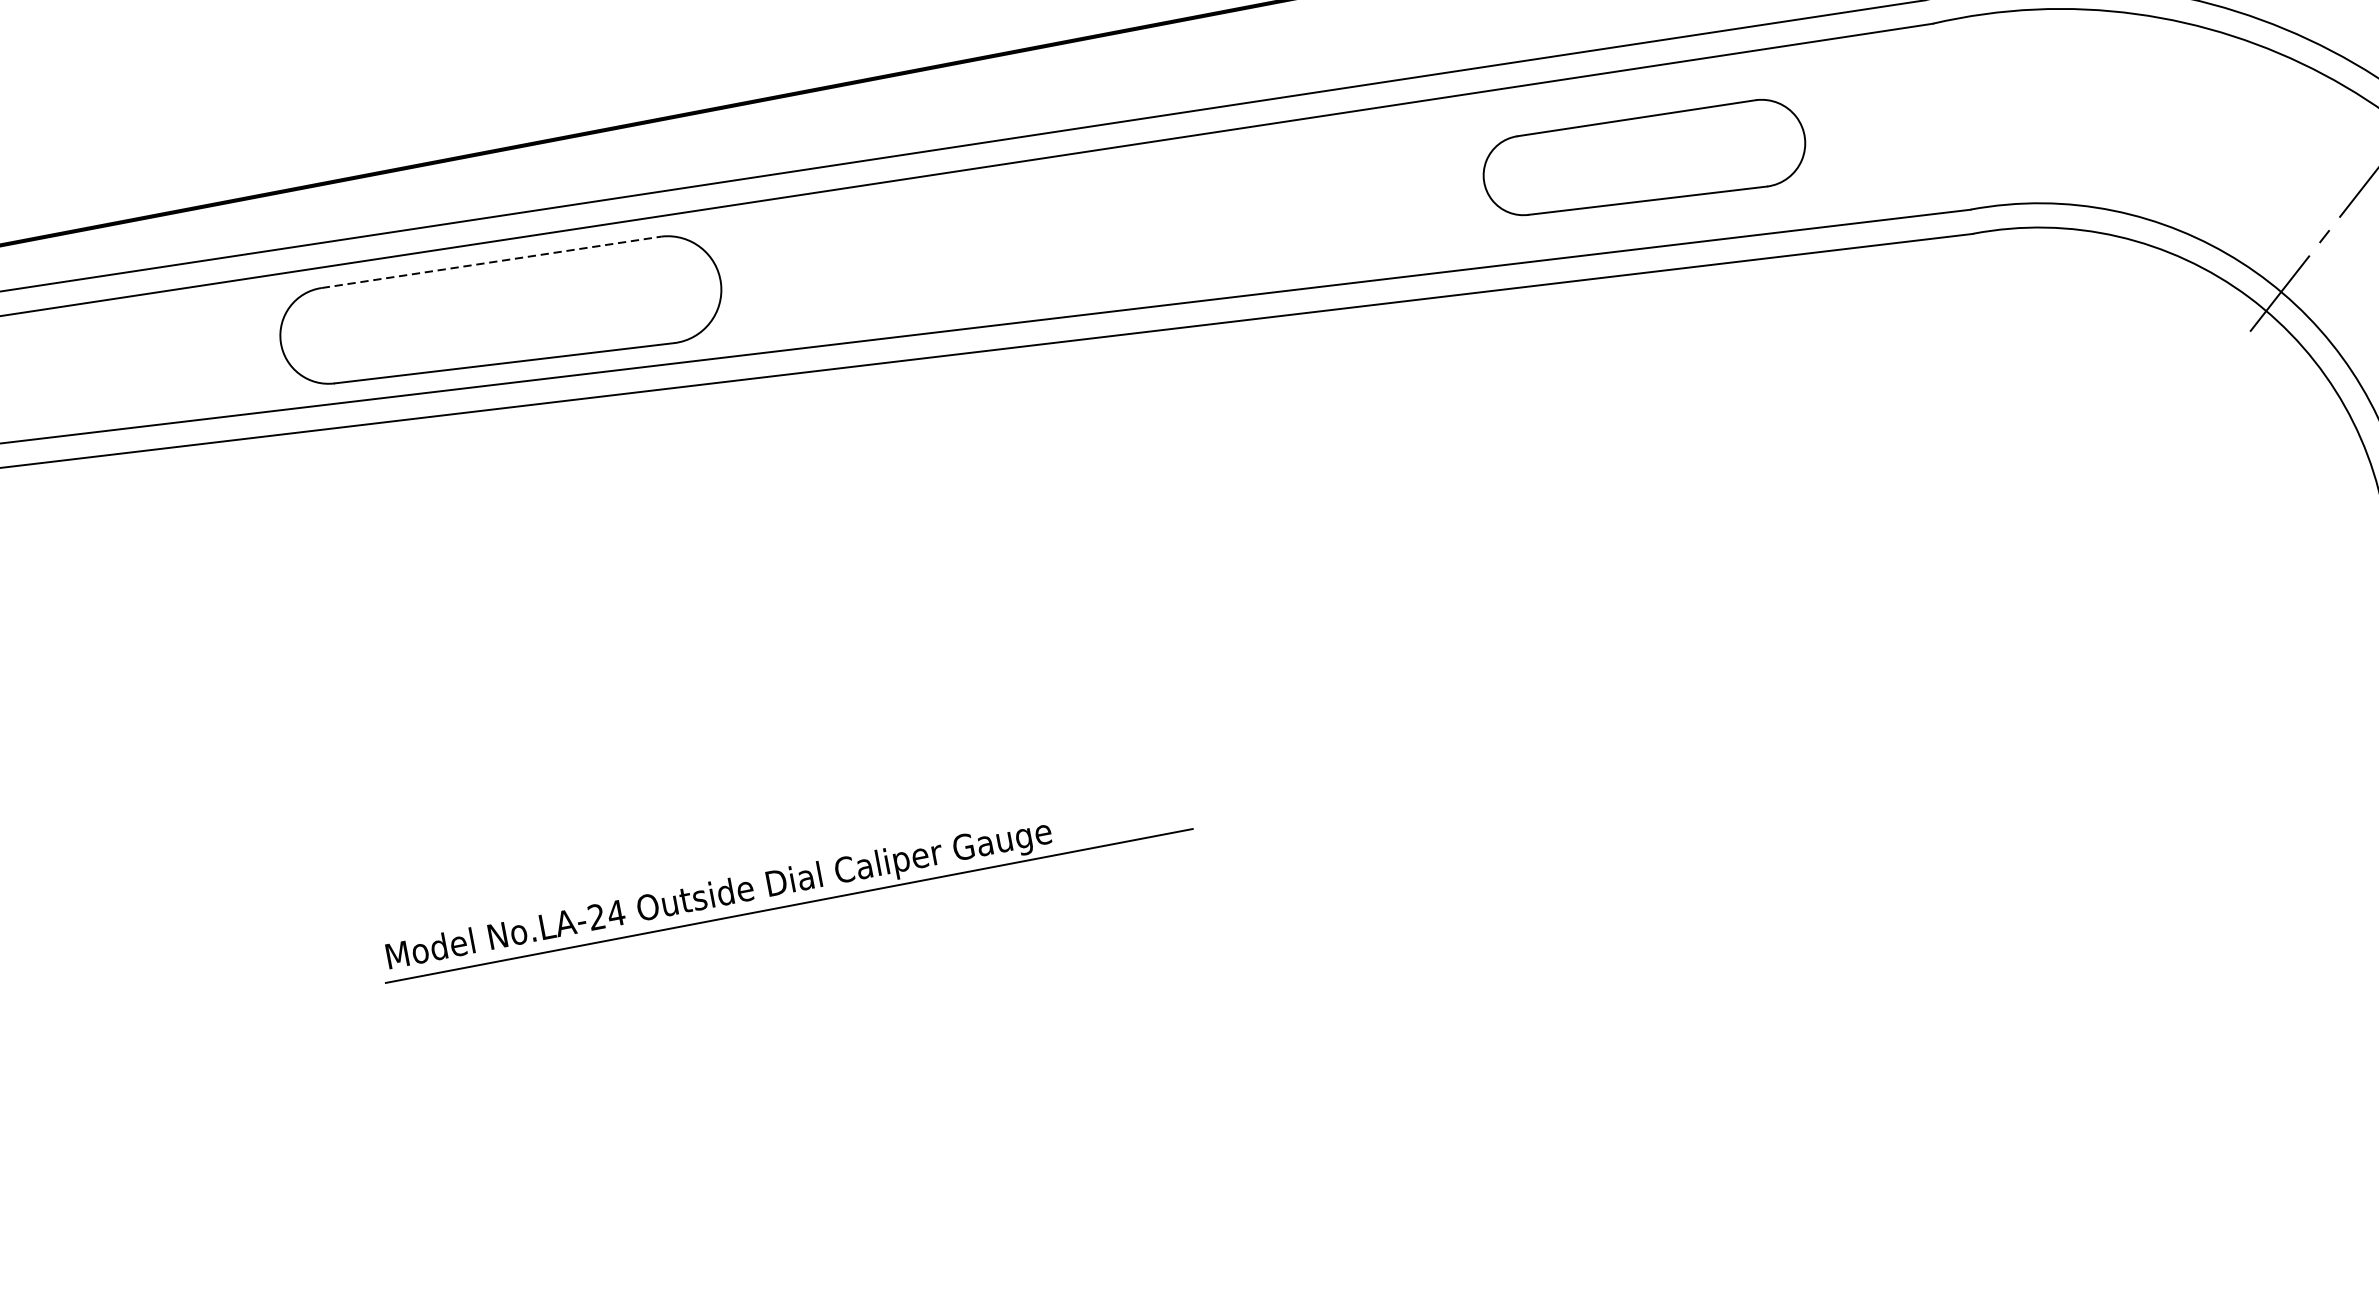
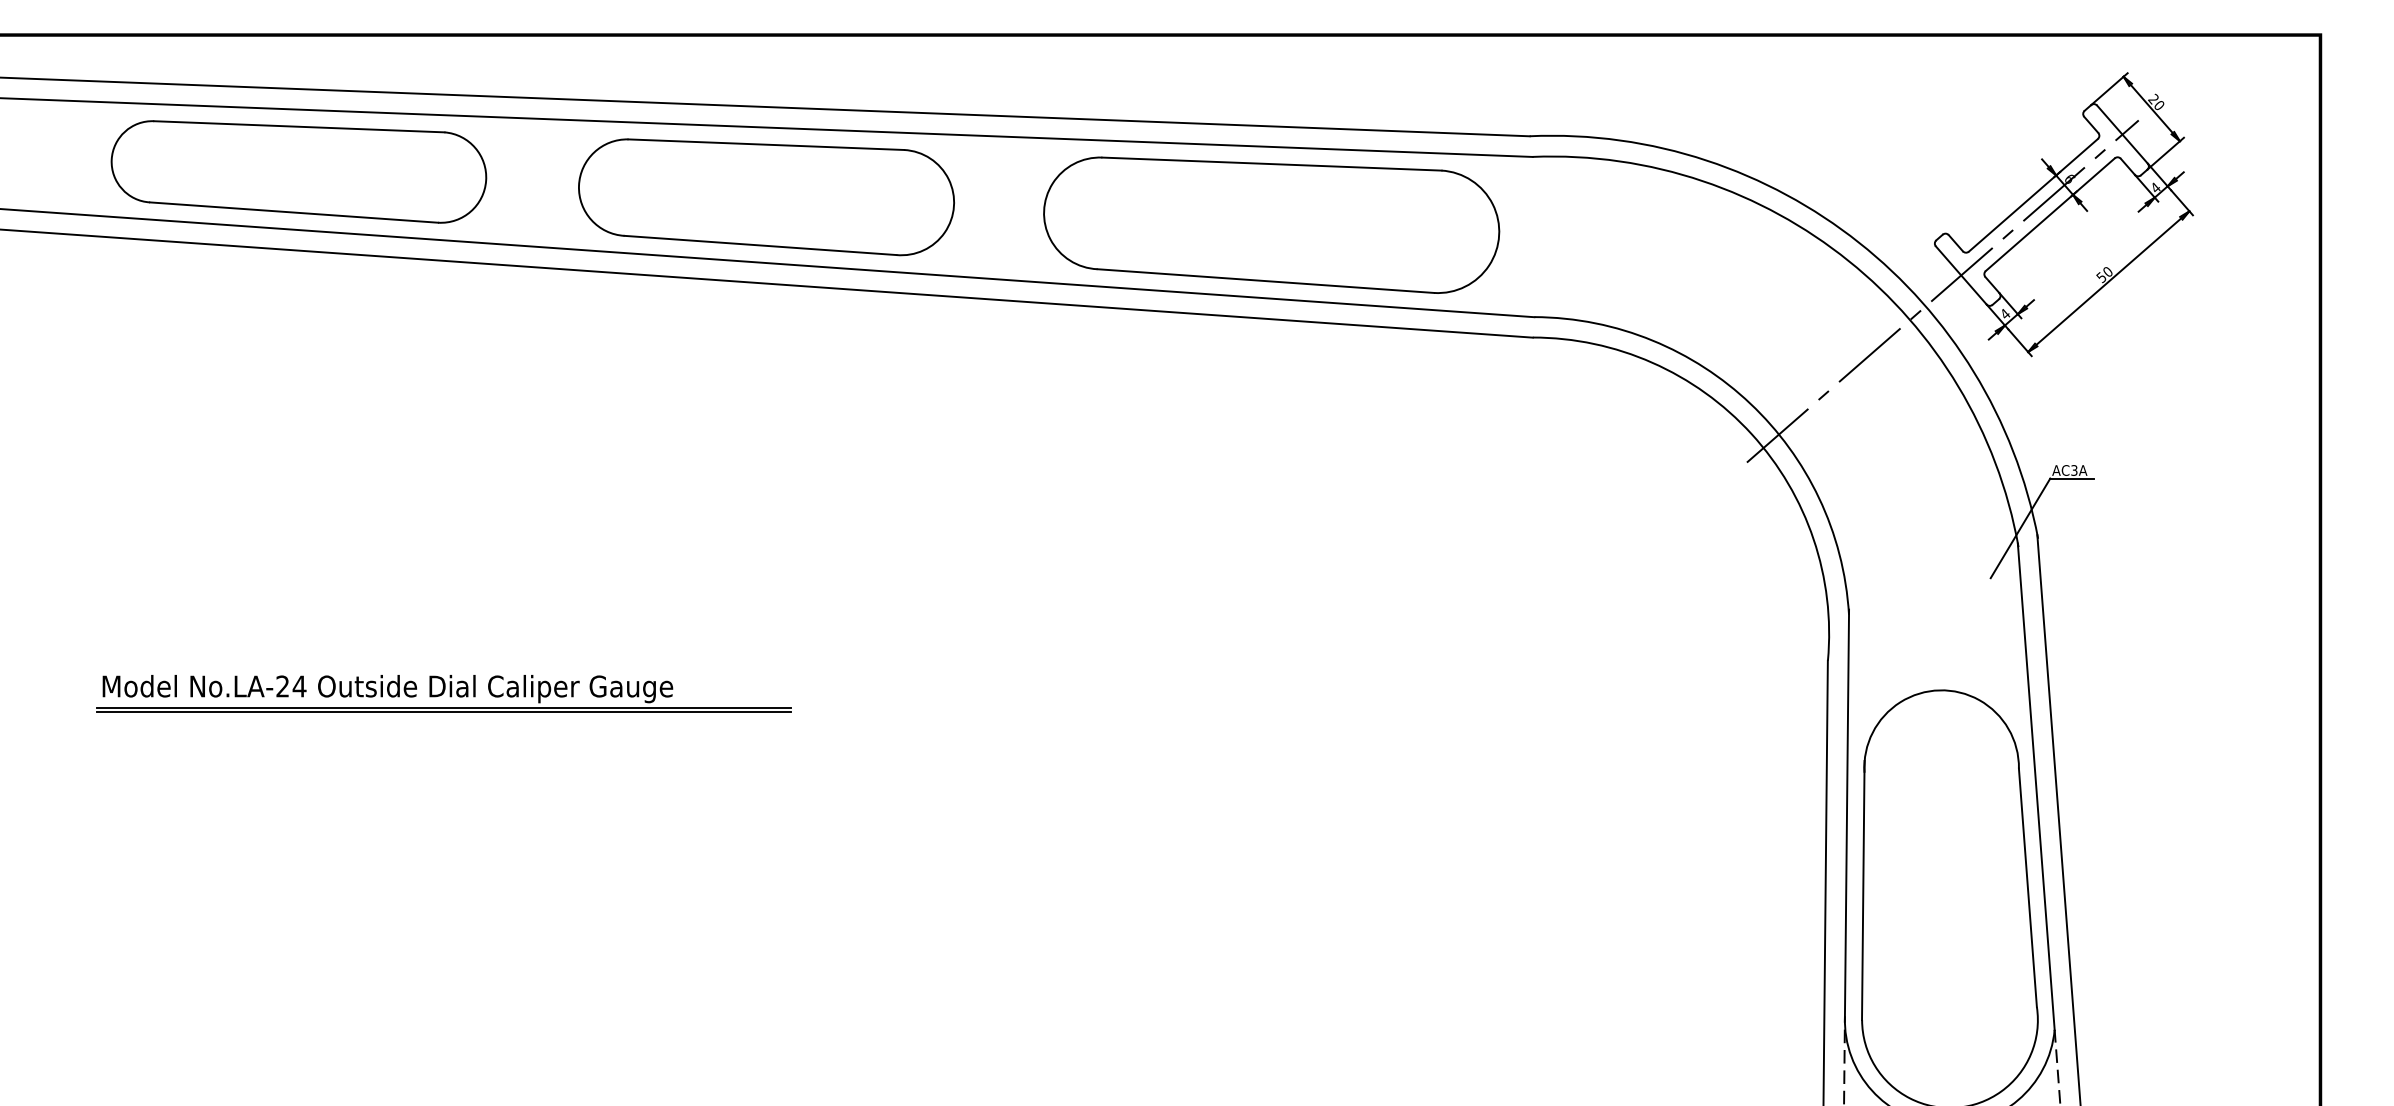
part: (1644, 160) -> (1271, 224), size x1.67
part: (1050, 240) -> (766, 197), added
line: (491, 261) -> (299, 126), dashed -> solid
line: (790, 911) -> (444, 712), added

